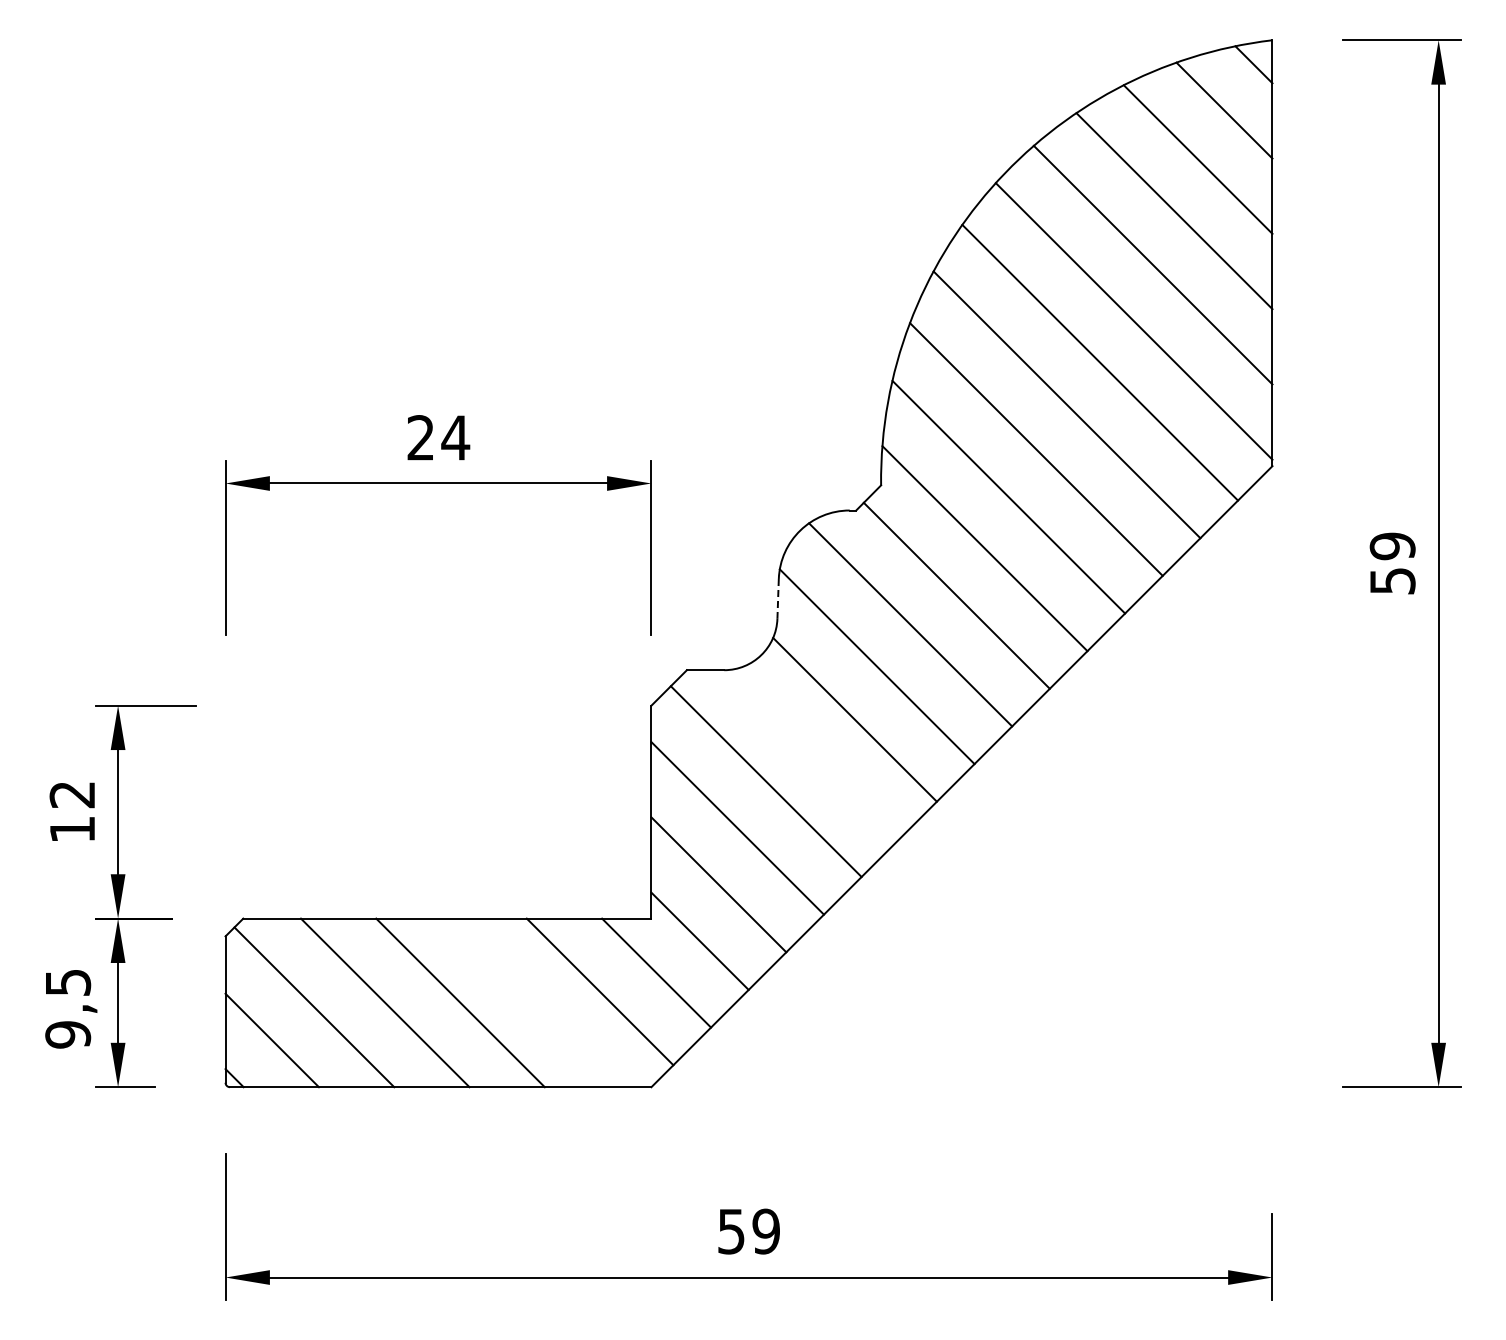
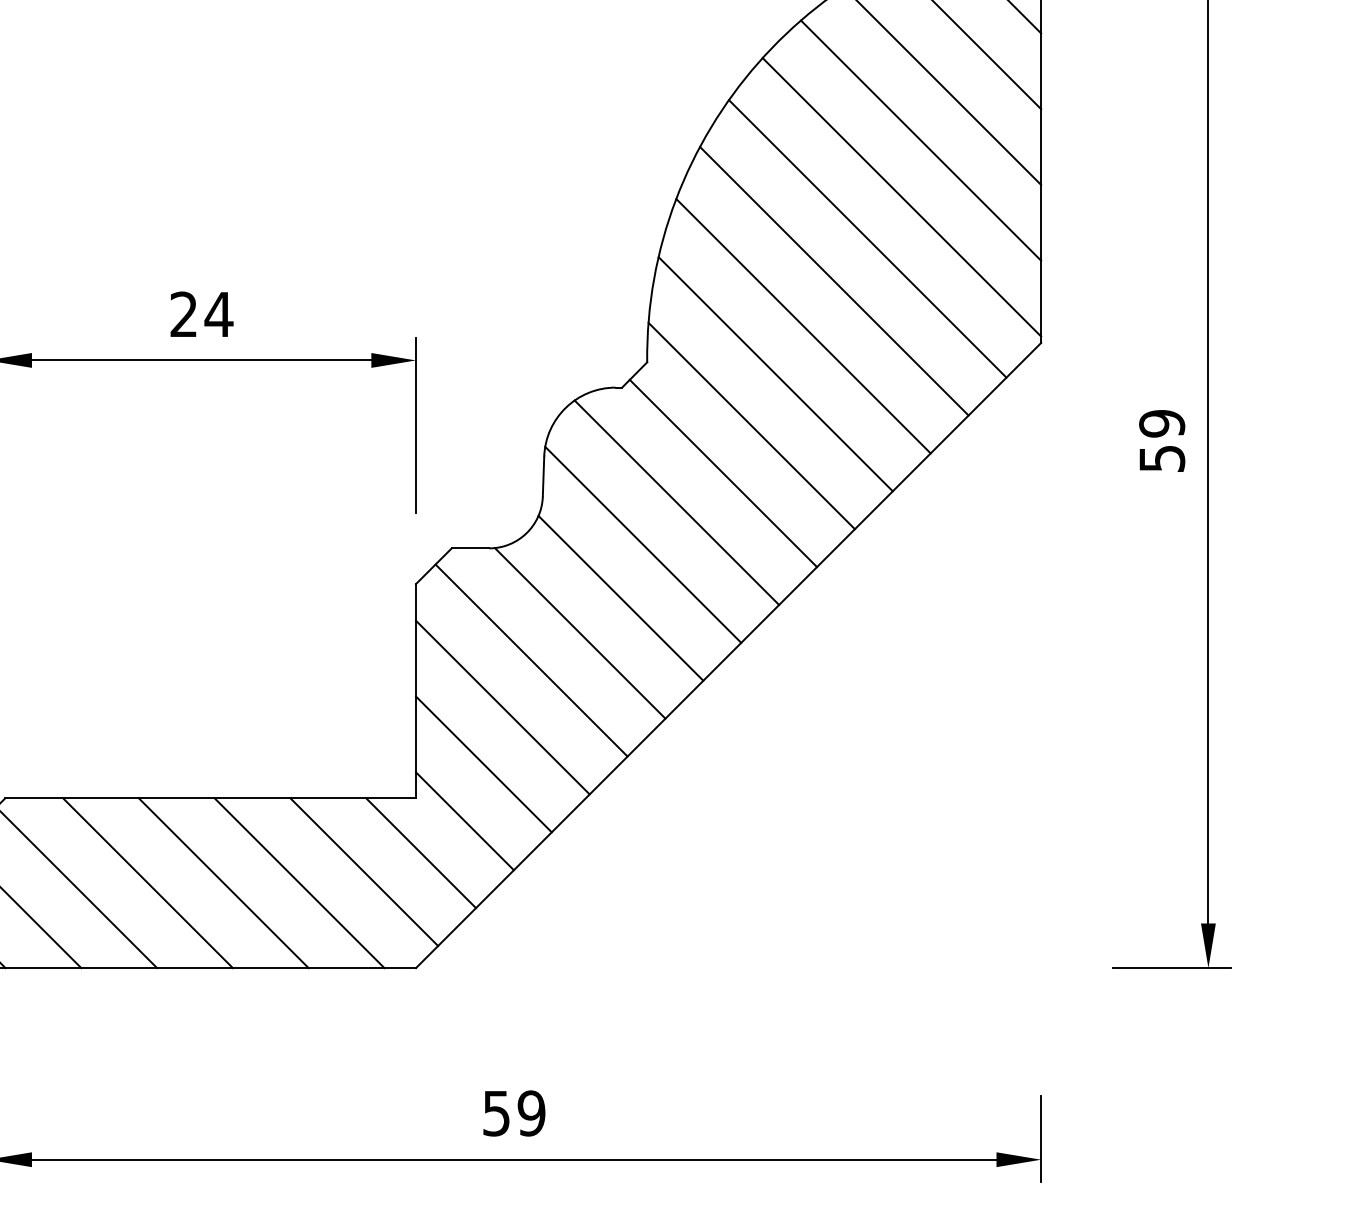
line: (778, 598) -> (543, 476), dashed -> solid
line: (814, 754) -> (580, 633), added
line: (535, 1002) -> (299, 882), added

